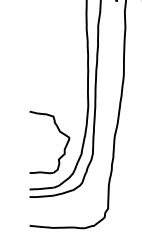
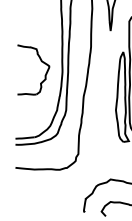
part: (58, 131) -> (40, 61), moved

